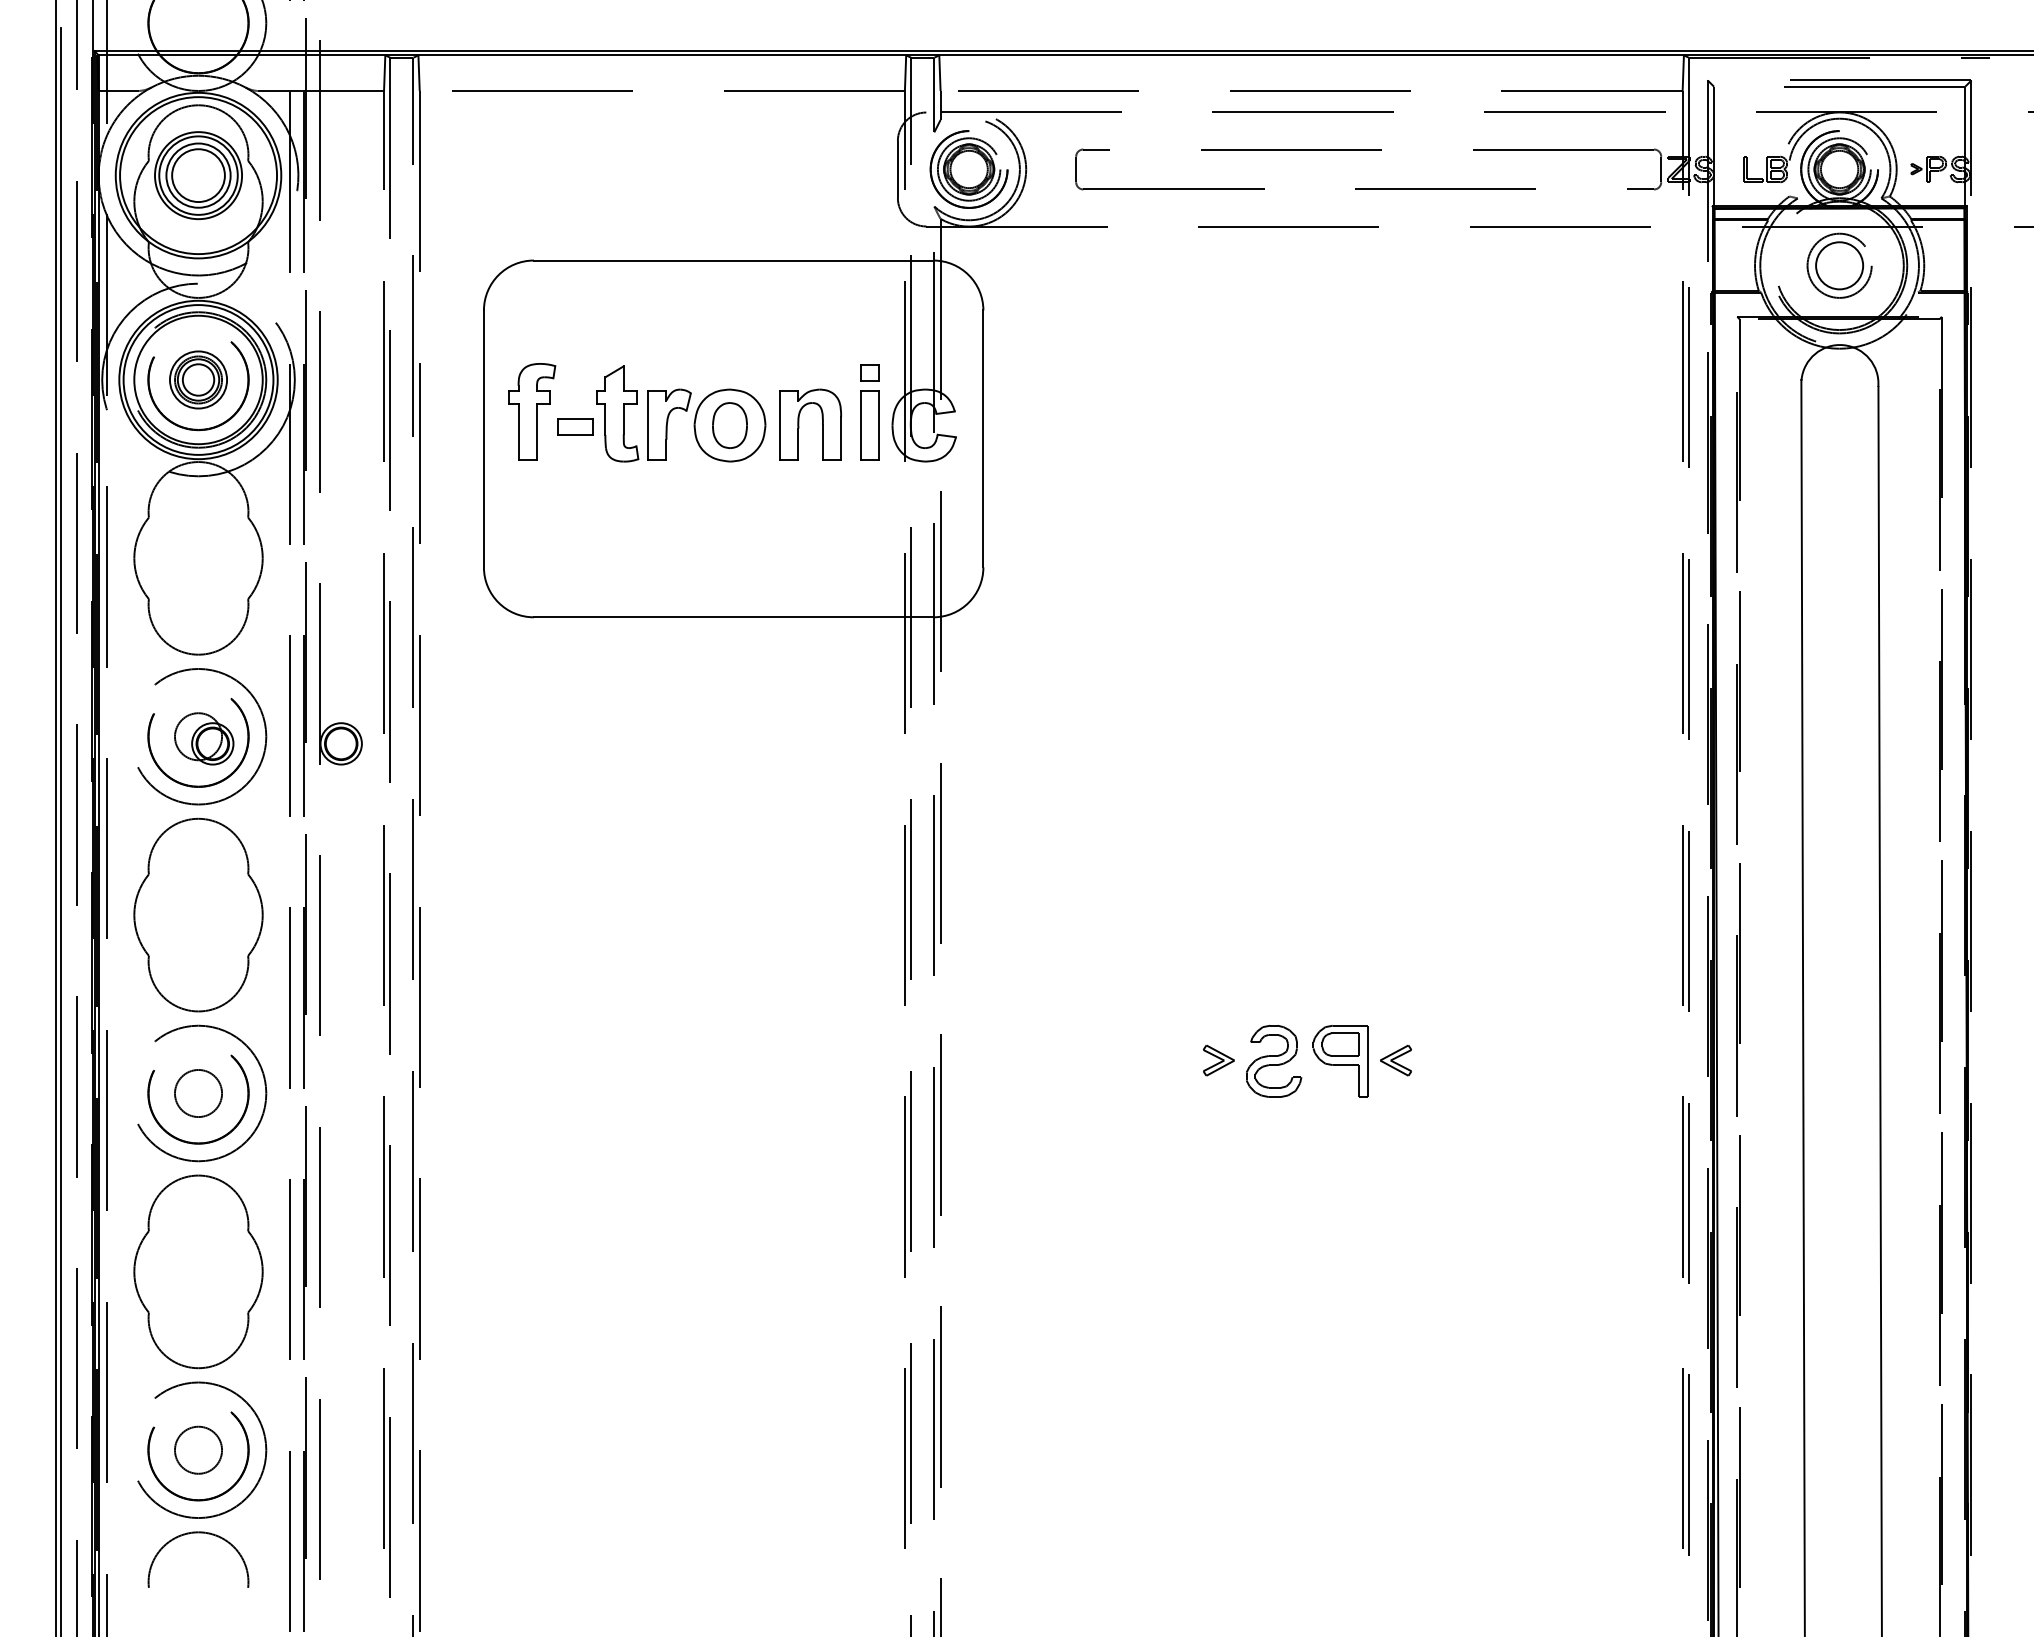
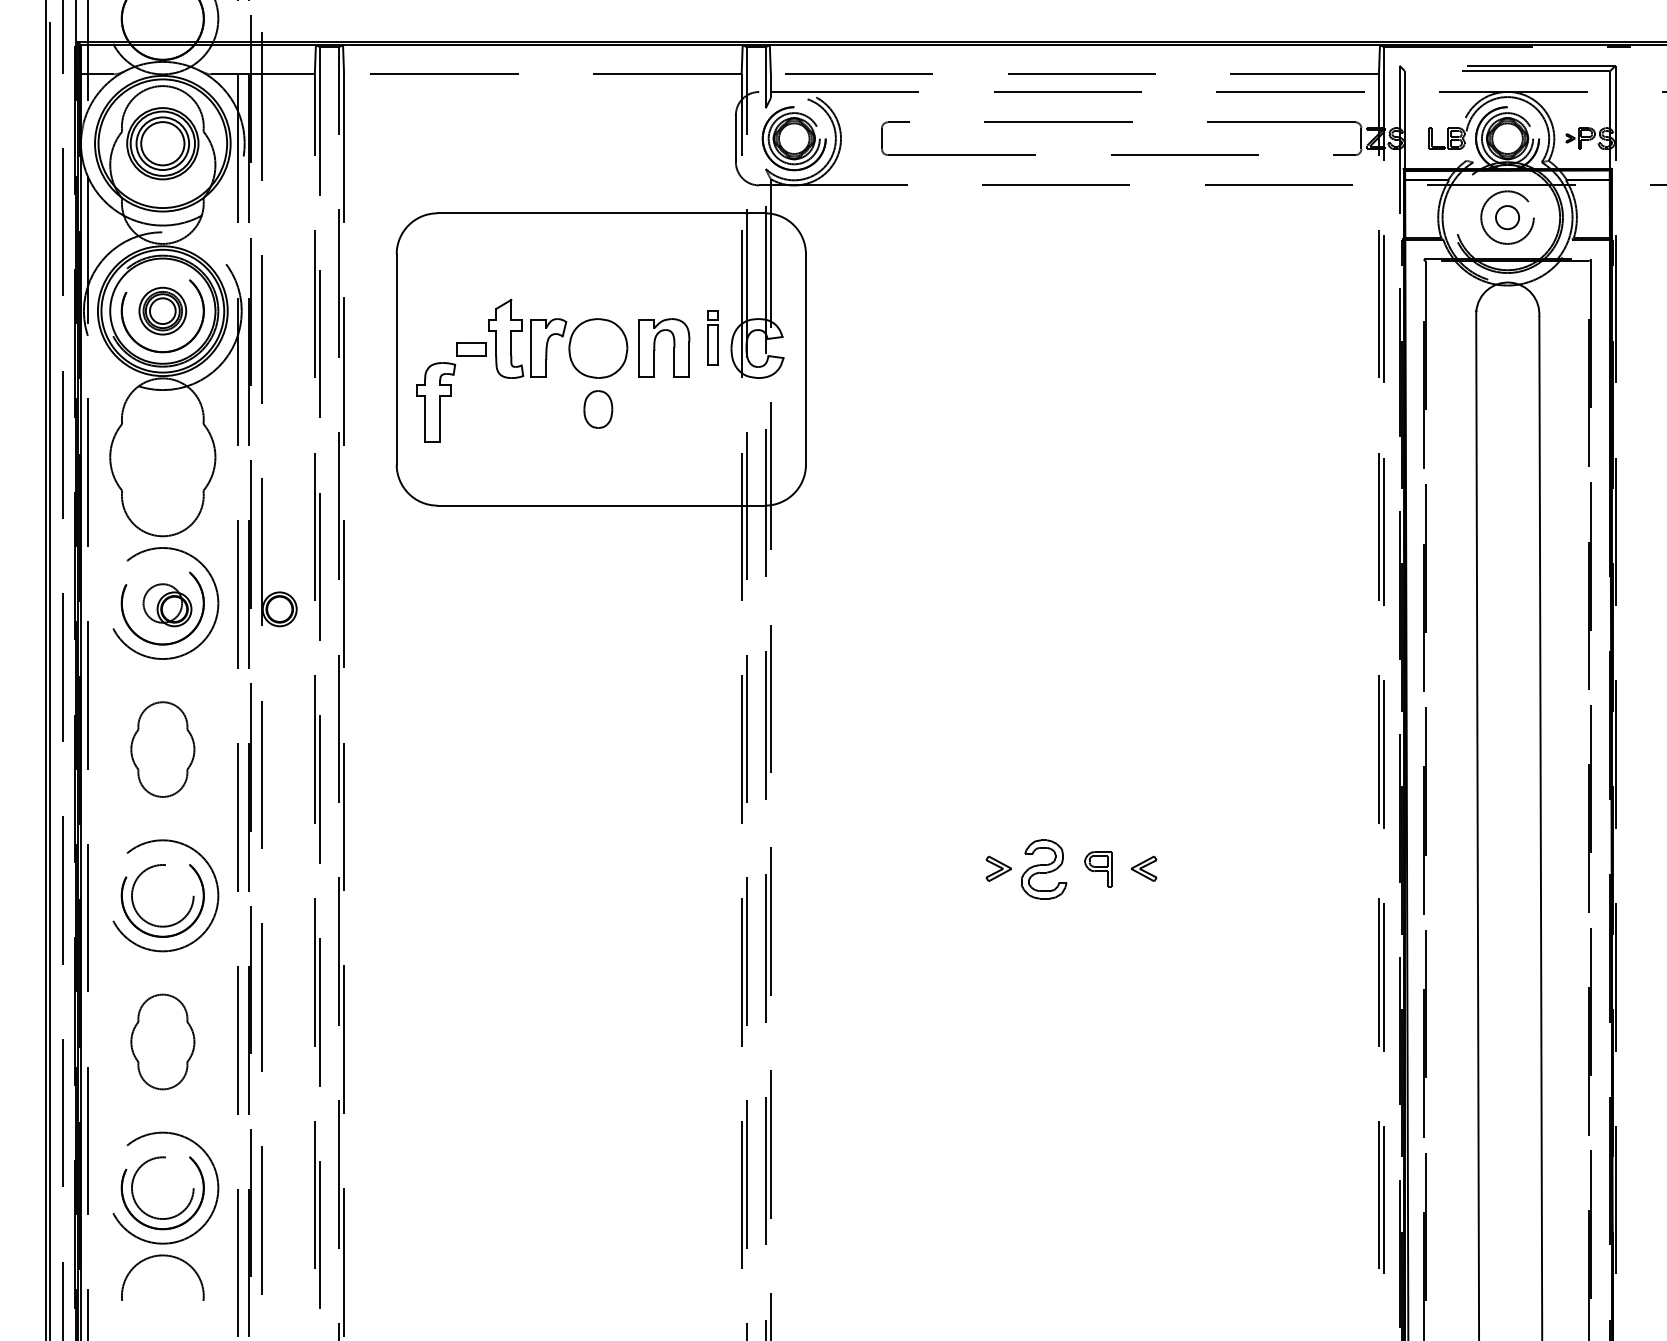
circle: (1839, 265) -> (1507, 217), size x0.6
part: (532, 412) -> (436, 402), moved
part: (869, 412) -> (712, 337), size x0.7
part: (730, 425) -> (598, 409), moved
part: (198, 914) -> (162, 749), size x0.6
part: (1340, 1061) -> (1098, 869), size x0.6
circle: (198, 1093) -> (162, 895), size x1.6
part: (198, 1271) -> (162, 1041), size x0.6
circle: (198, 1449) -> (162, 1187), size x1.6

